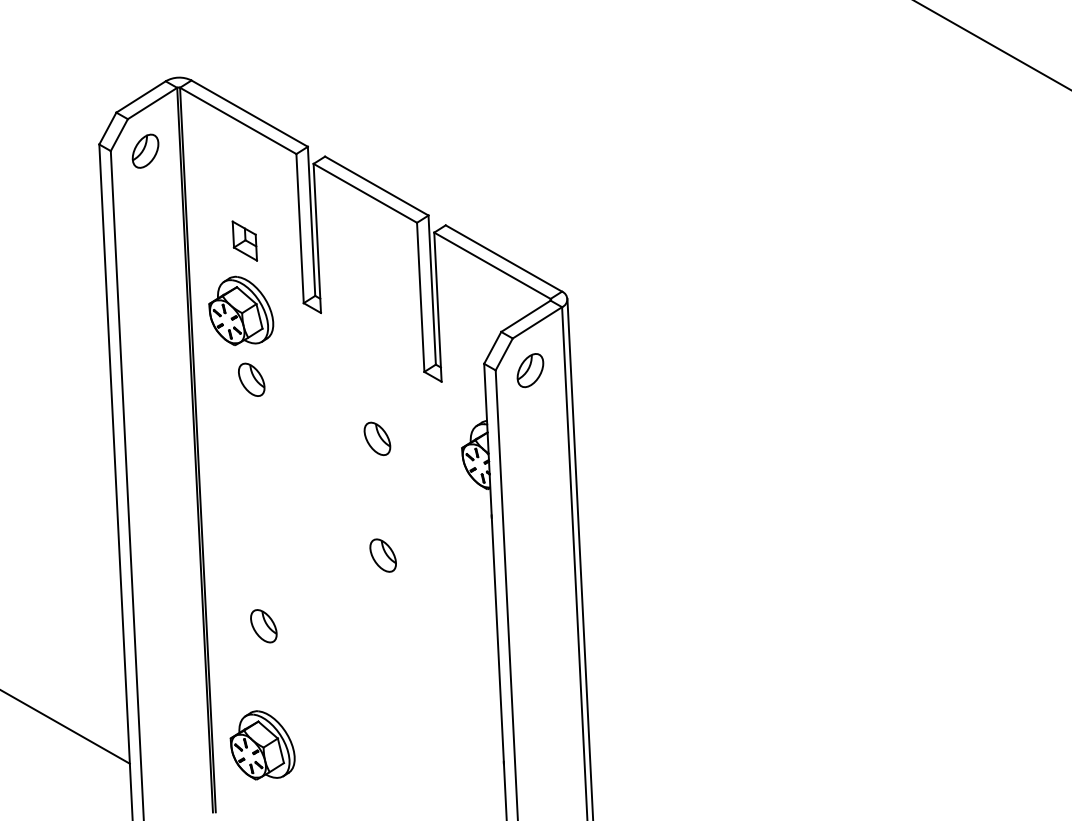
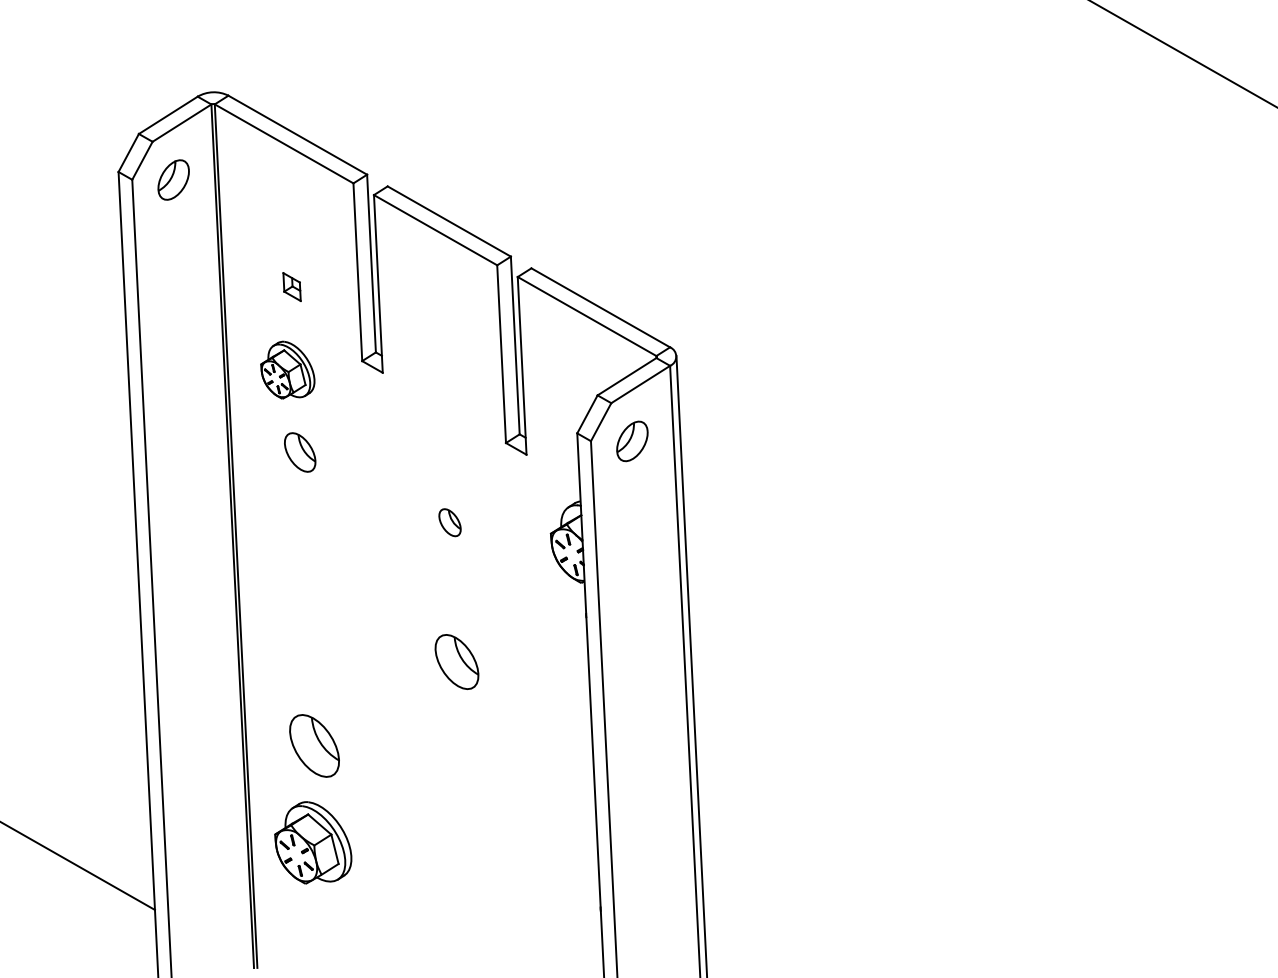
part: (244, 240) -> (291, 286), size x0.6
part: (241, 310) -> (288, 369), size x0.7
part: (377, 438) -> (450, 522), size x0.7
part: (382, 555) -> (456, 661), size x1.4
part: (263, 626) -> (314, 746), size x1.6
part: (262, 745) -> (313, 842), moved

